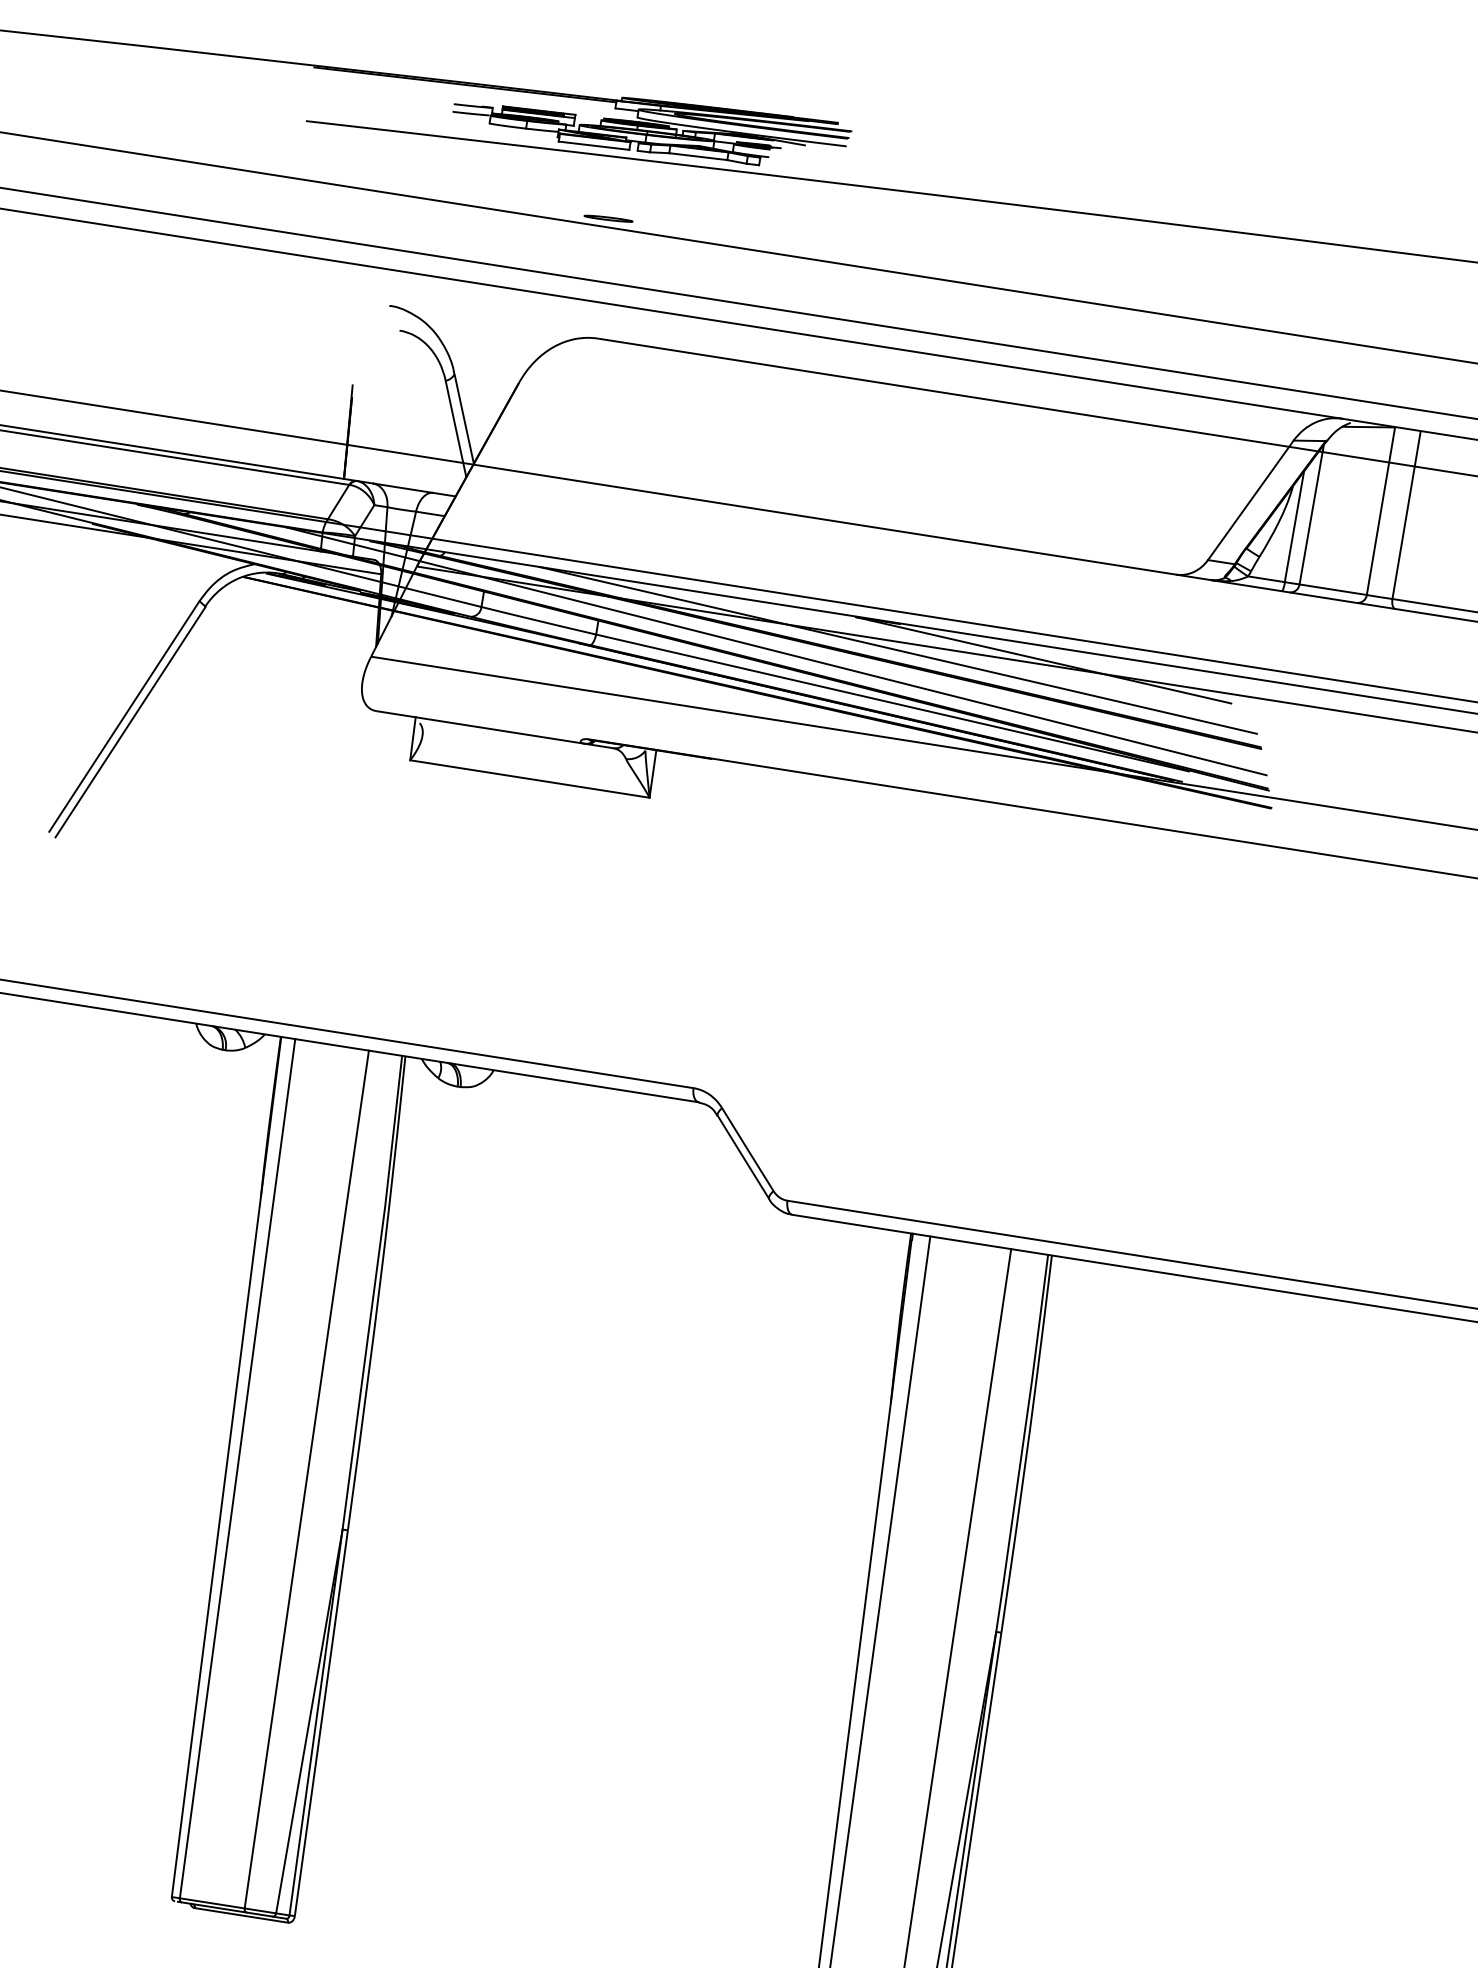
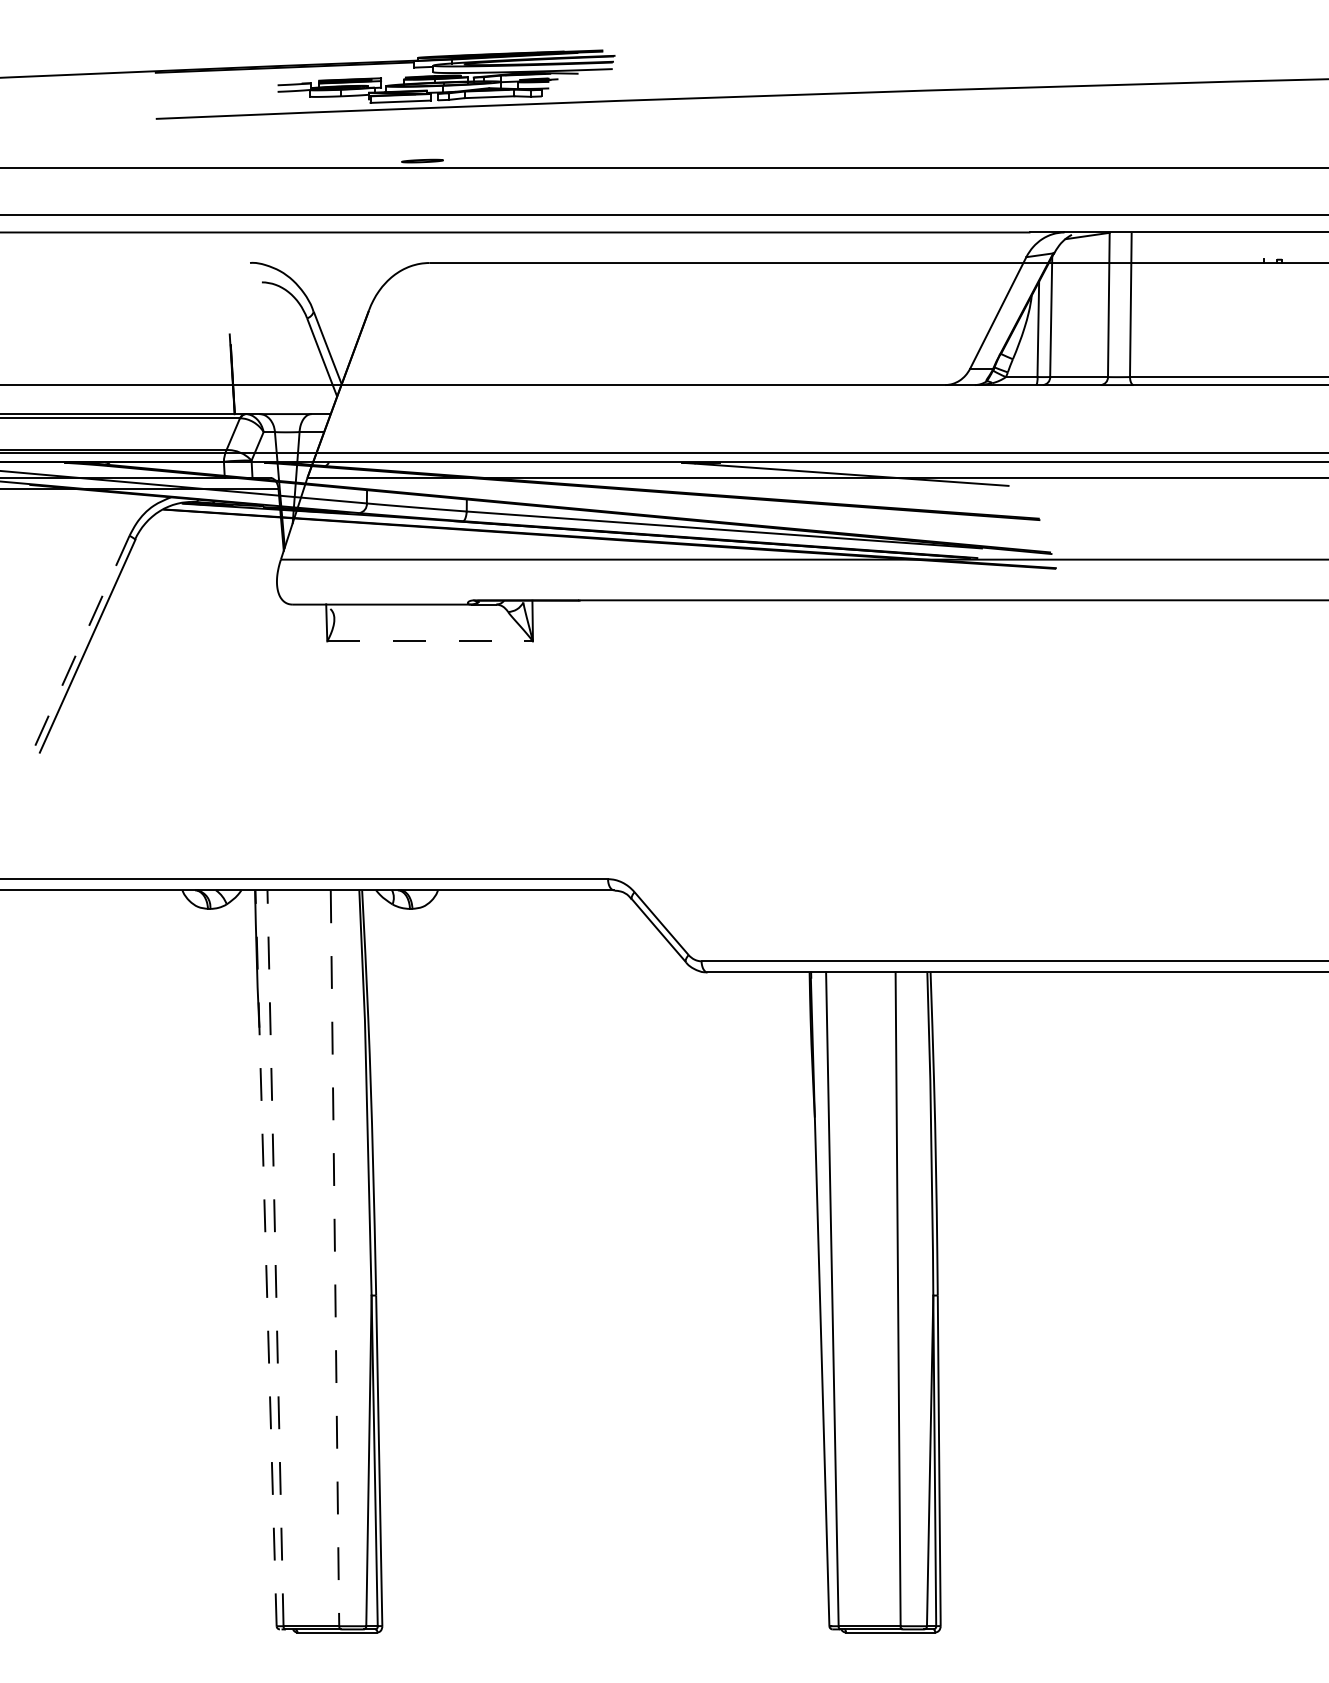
line: (897, 649) -> (721, 484), removed
line: (775, 650) -> (619, 501), removed
line: (124, 716) -> (81, 642), solid -> dashed
line: (530, 779) -> (430, 641), solid -> dashed
line: (227, 1466) -> (266, 1257), solid -> dashed
line: (237, 1467) -> (275, 1257), solid -> dashed
line: (307, 1479) -> (335, 1258), solid -> dashed

